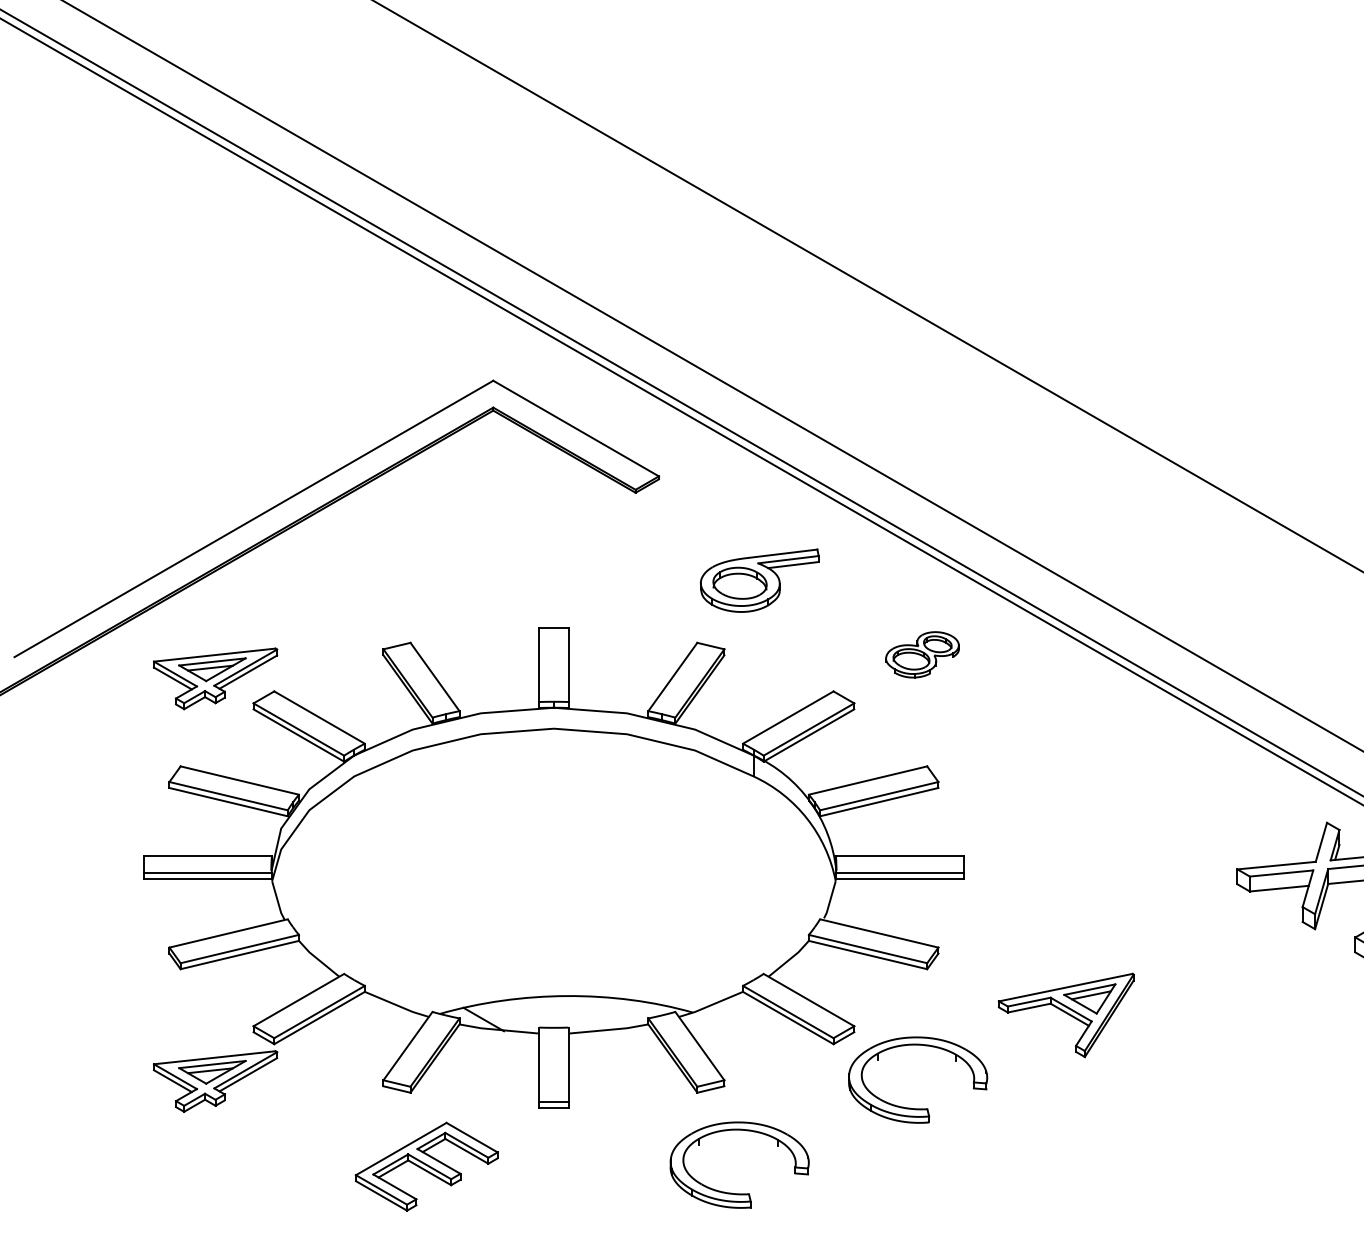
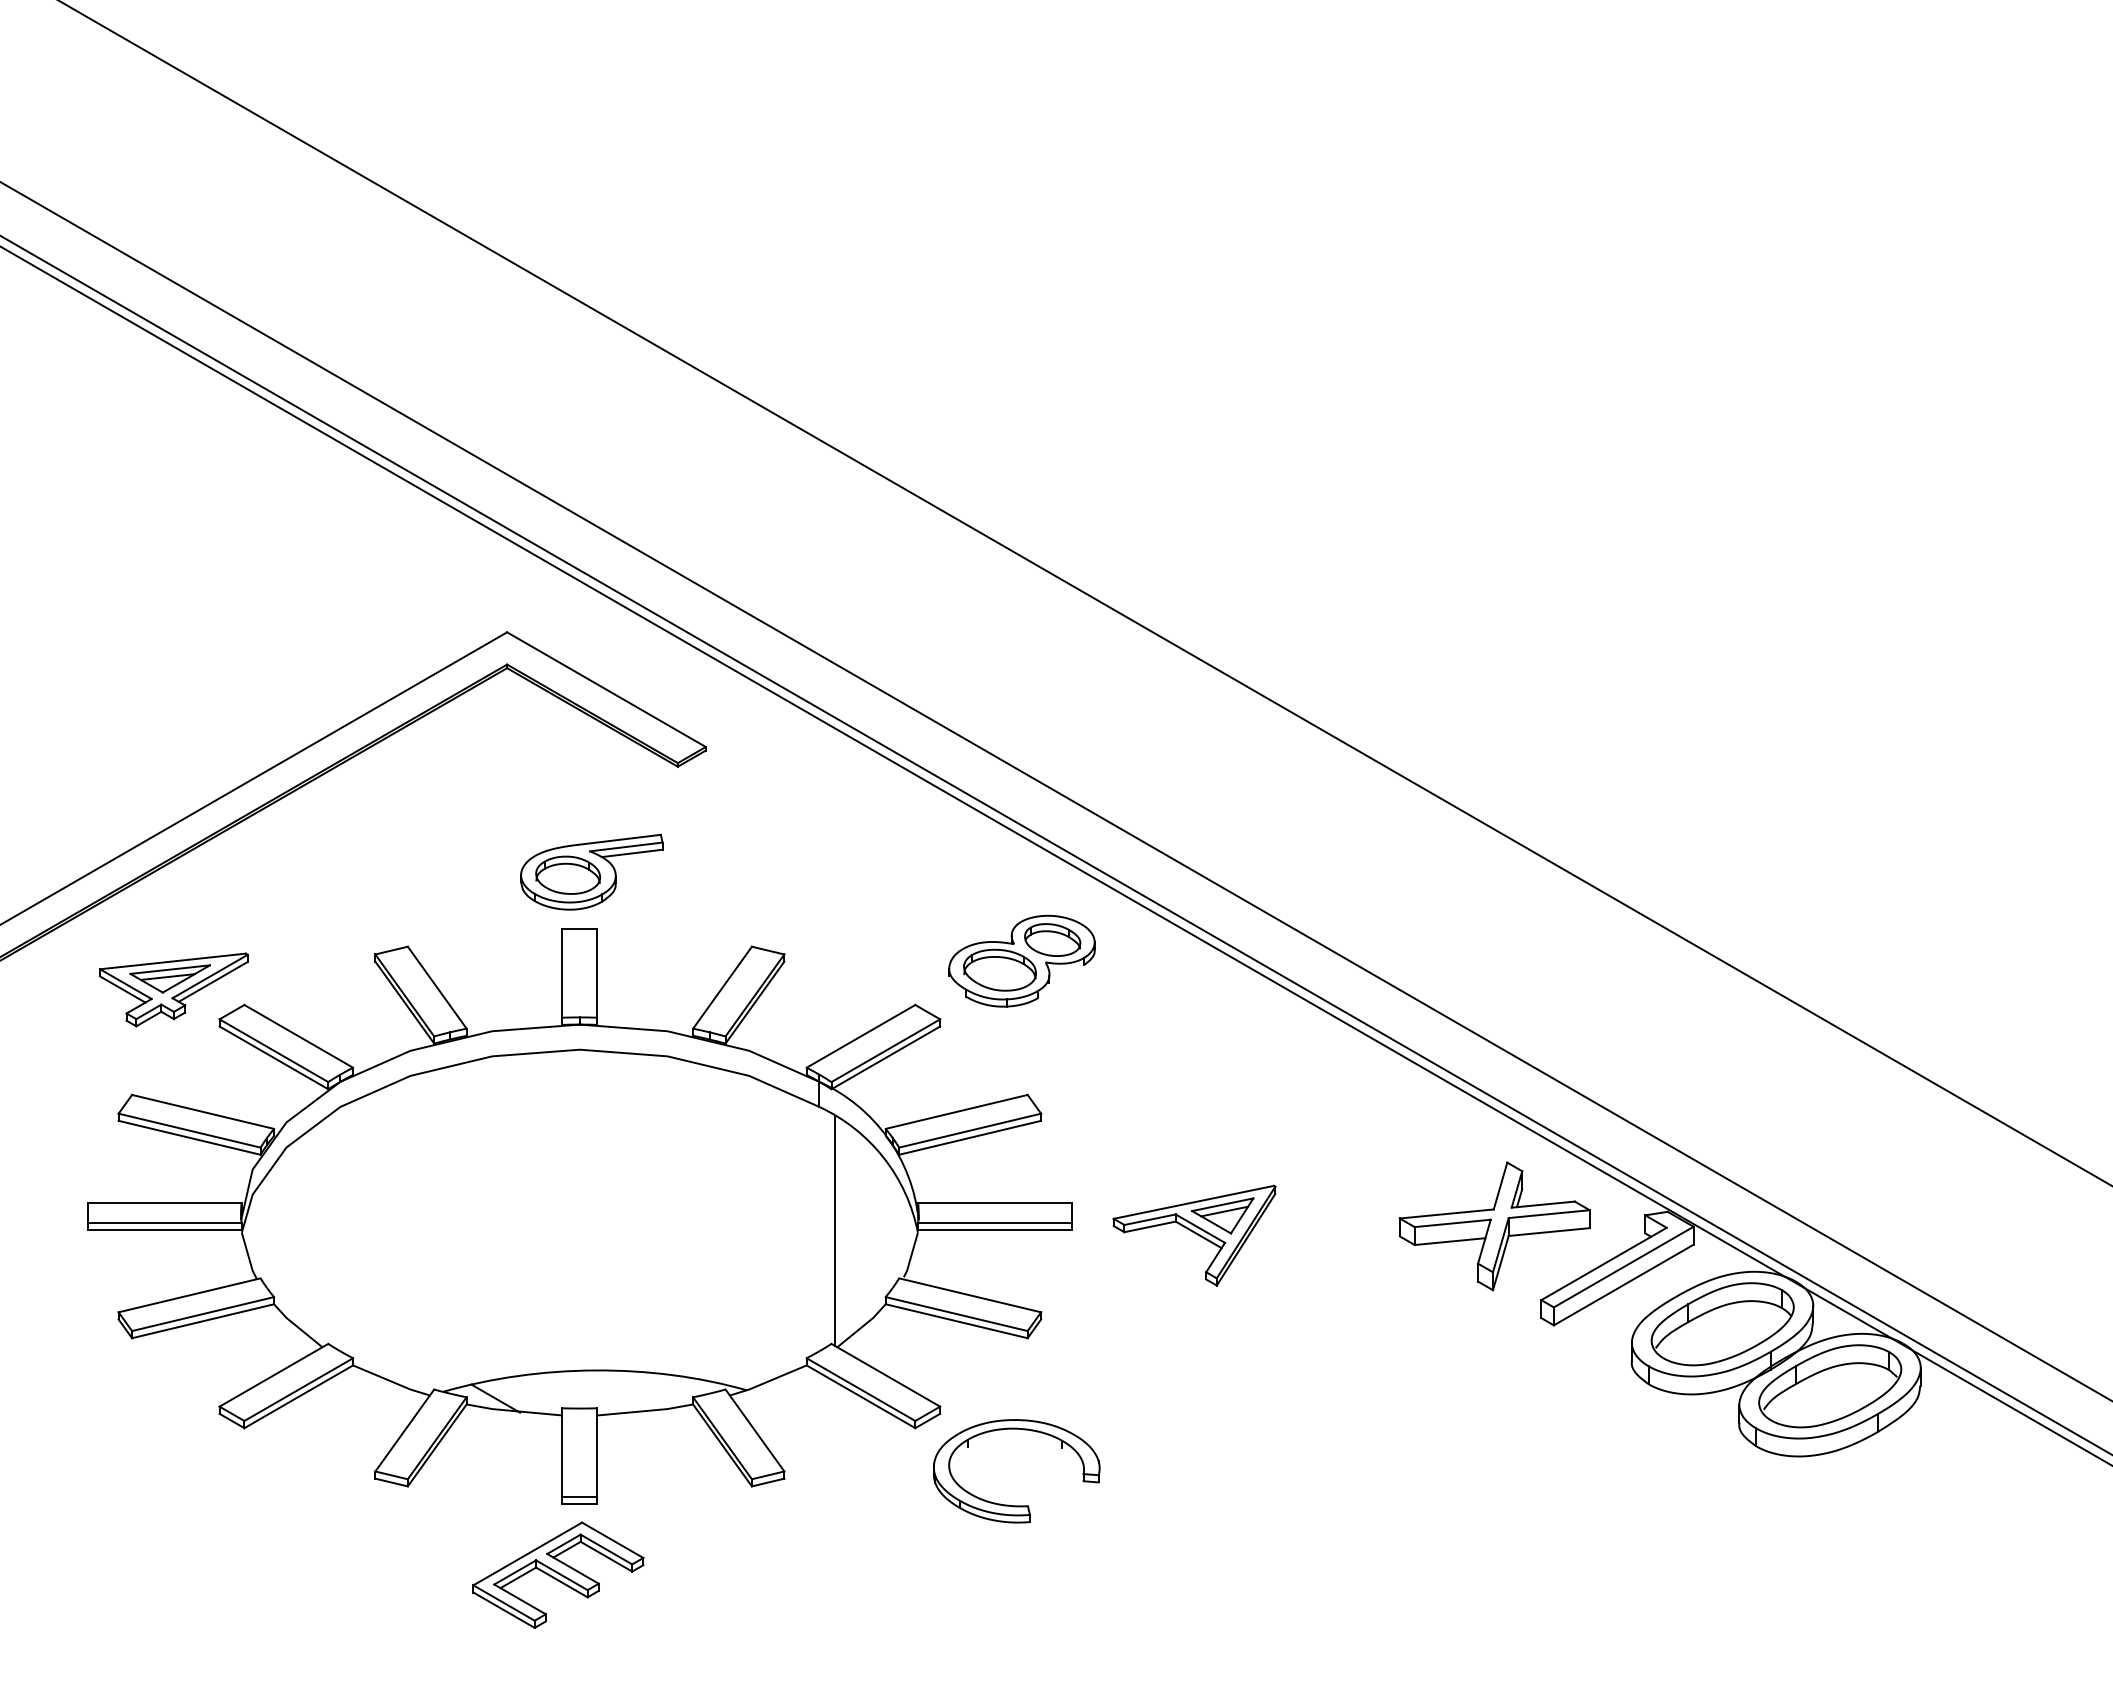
part: (759, 580) -> (591, 871), moved
part: (922, 654) -> (1021, 960), size x1.67
line: (767, 880) -> (835, 1231), added
part: (1066, 1015) -> (1194, 1235), moved
part: (215, 1081) -> (173, 1472), removed
part: (426, 1166) -> (558, 1574), moved
part: (732, 1192) -> (794, 1606), removed

